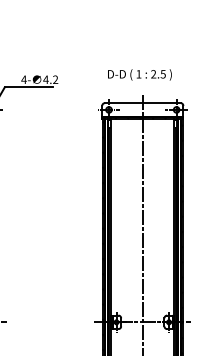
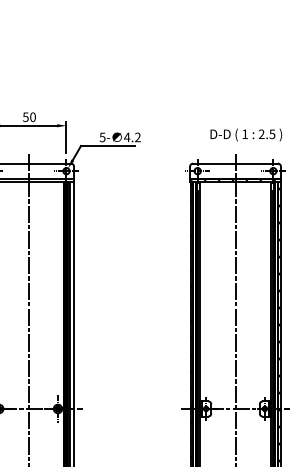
text: (140, 74) -> (246, 134), moved
text: (23, 79) -> (102, 137), 4- -> 5-

